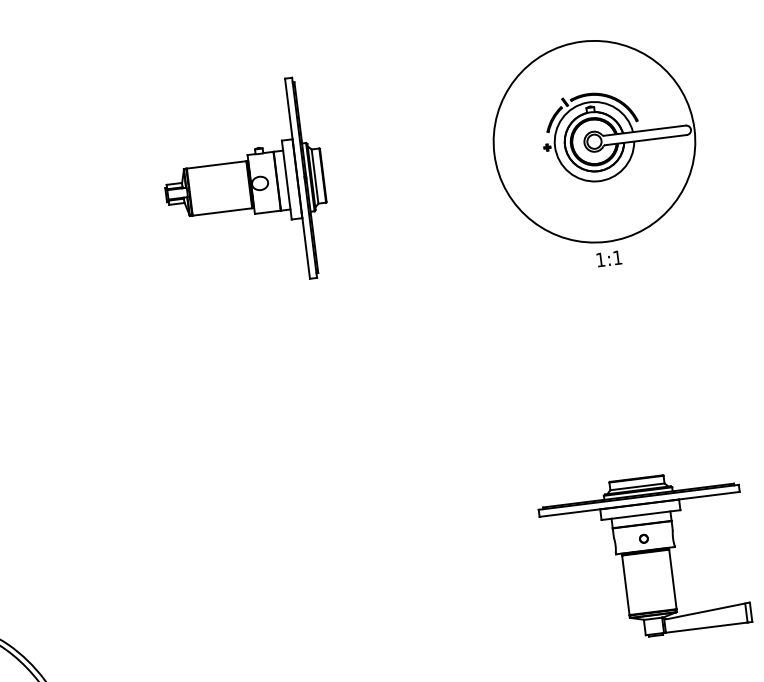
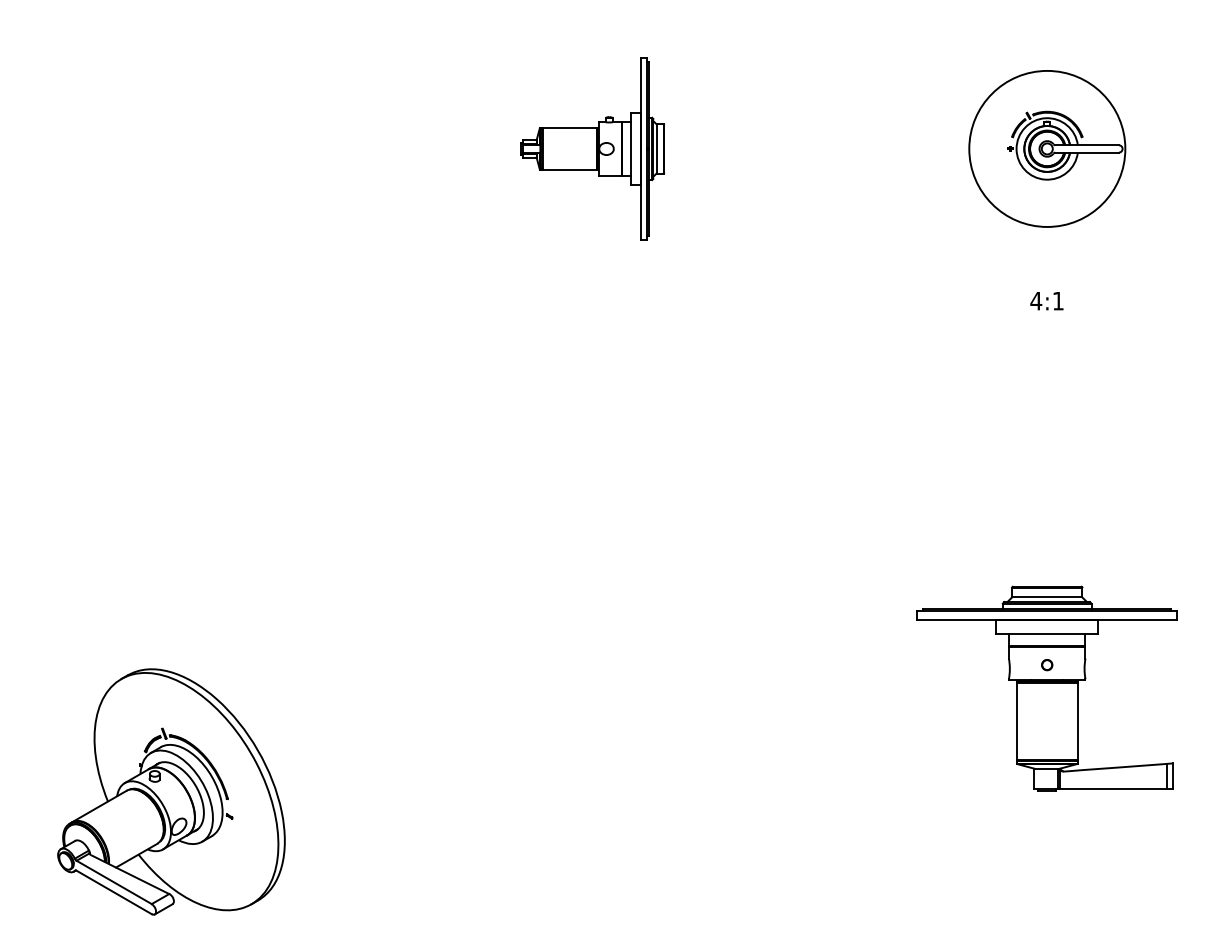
part: (594, 141) -> (1047, 148), size x0.6
part: (244, 185) -> (592, 148), size x0.7
text: (600, 260) -> (1036, 301), 1:1 -> 4:1

